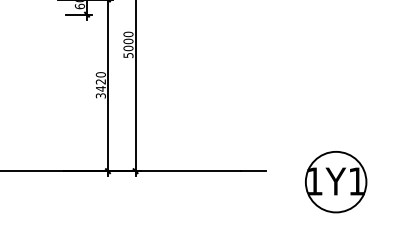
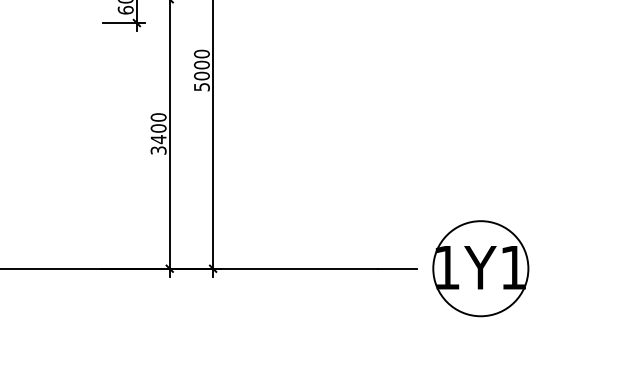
text: (100, 81) -> (158, 127), 3420 -> 3400
part: (336, 182) -> (481, 269), moved

